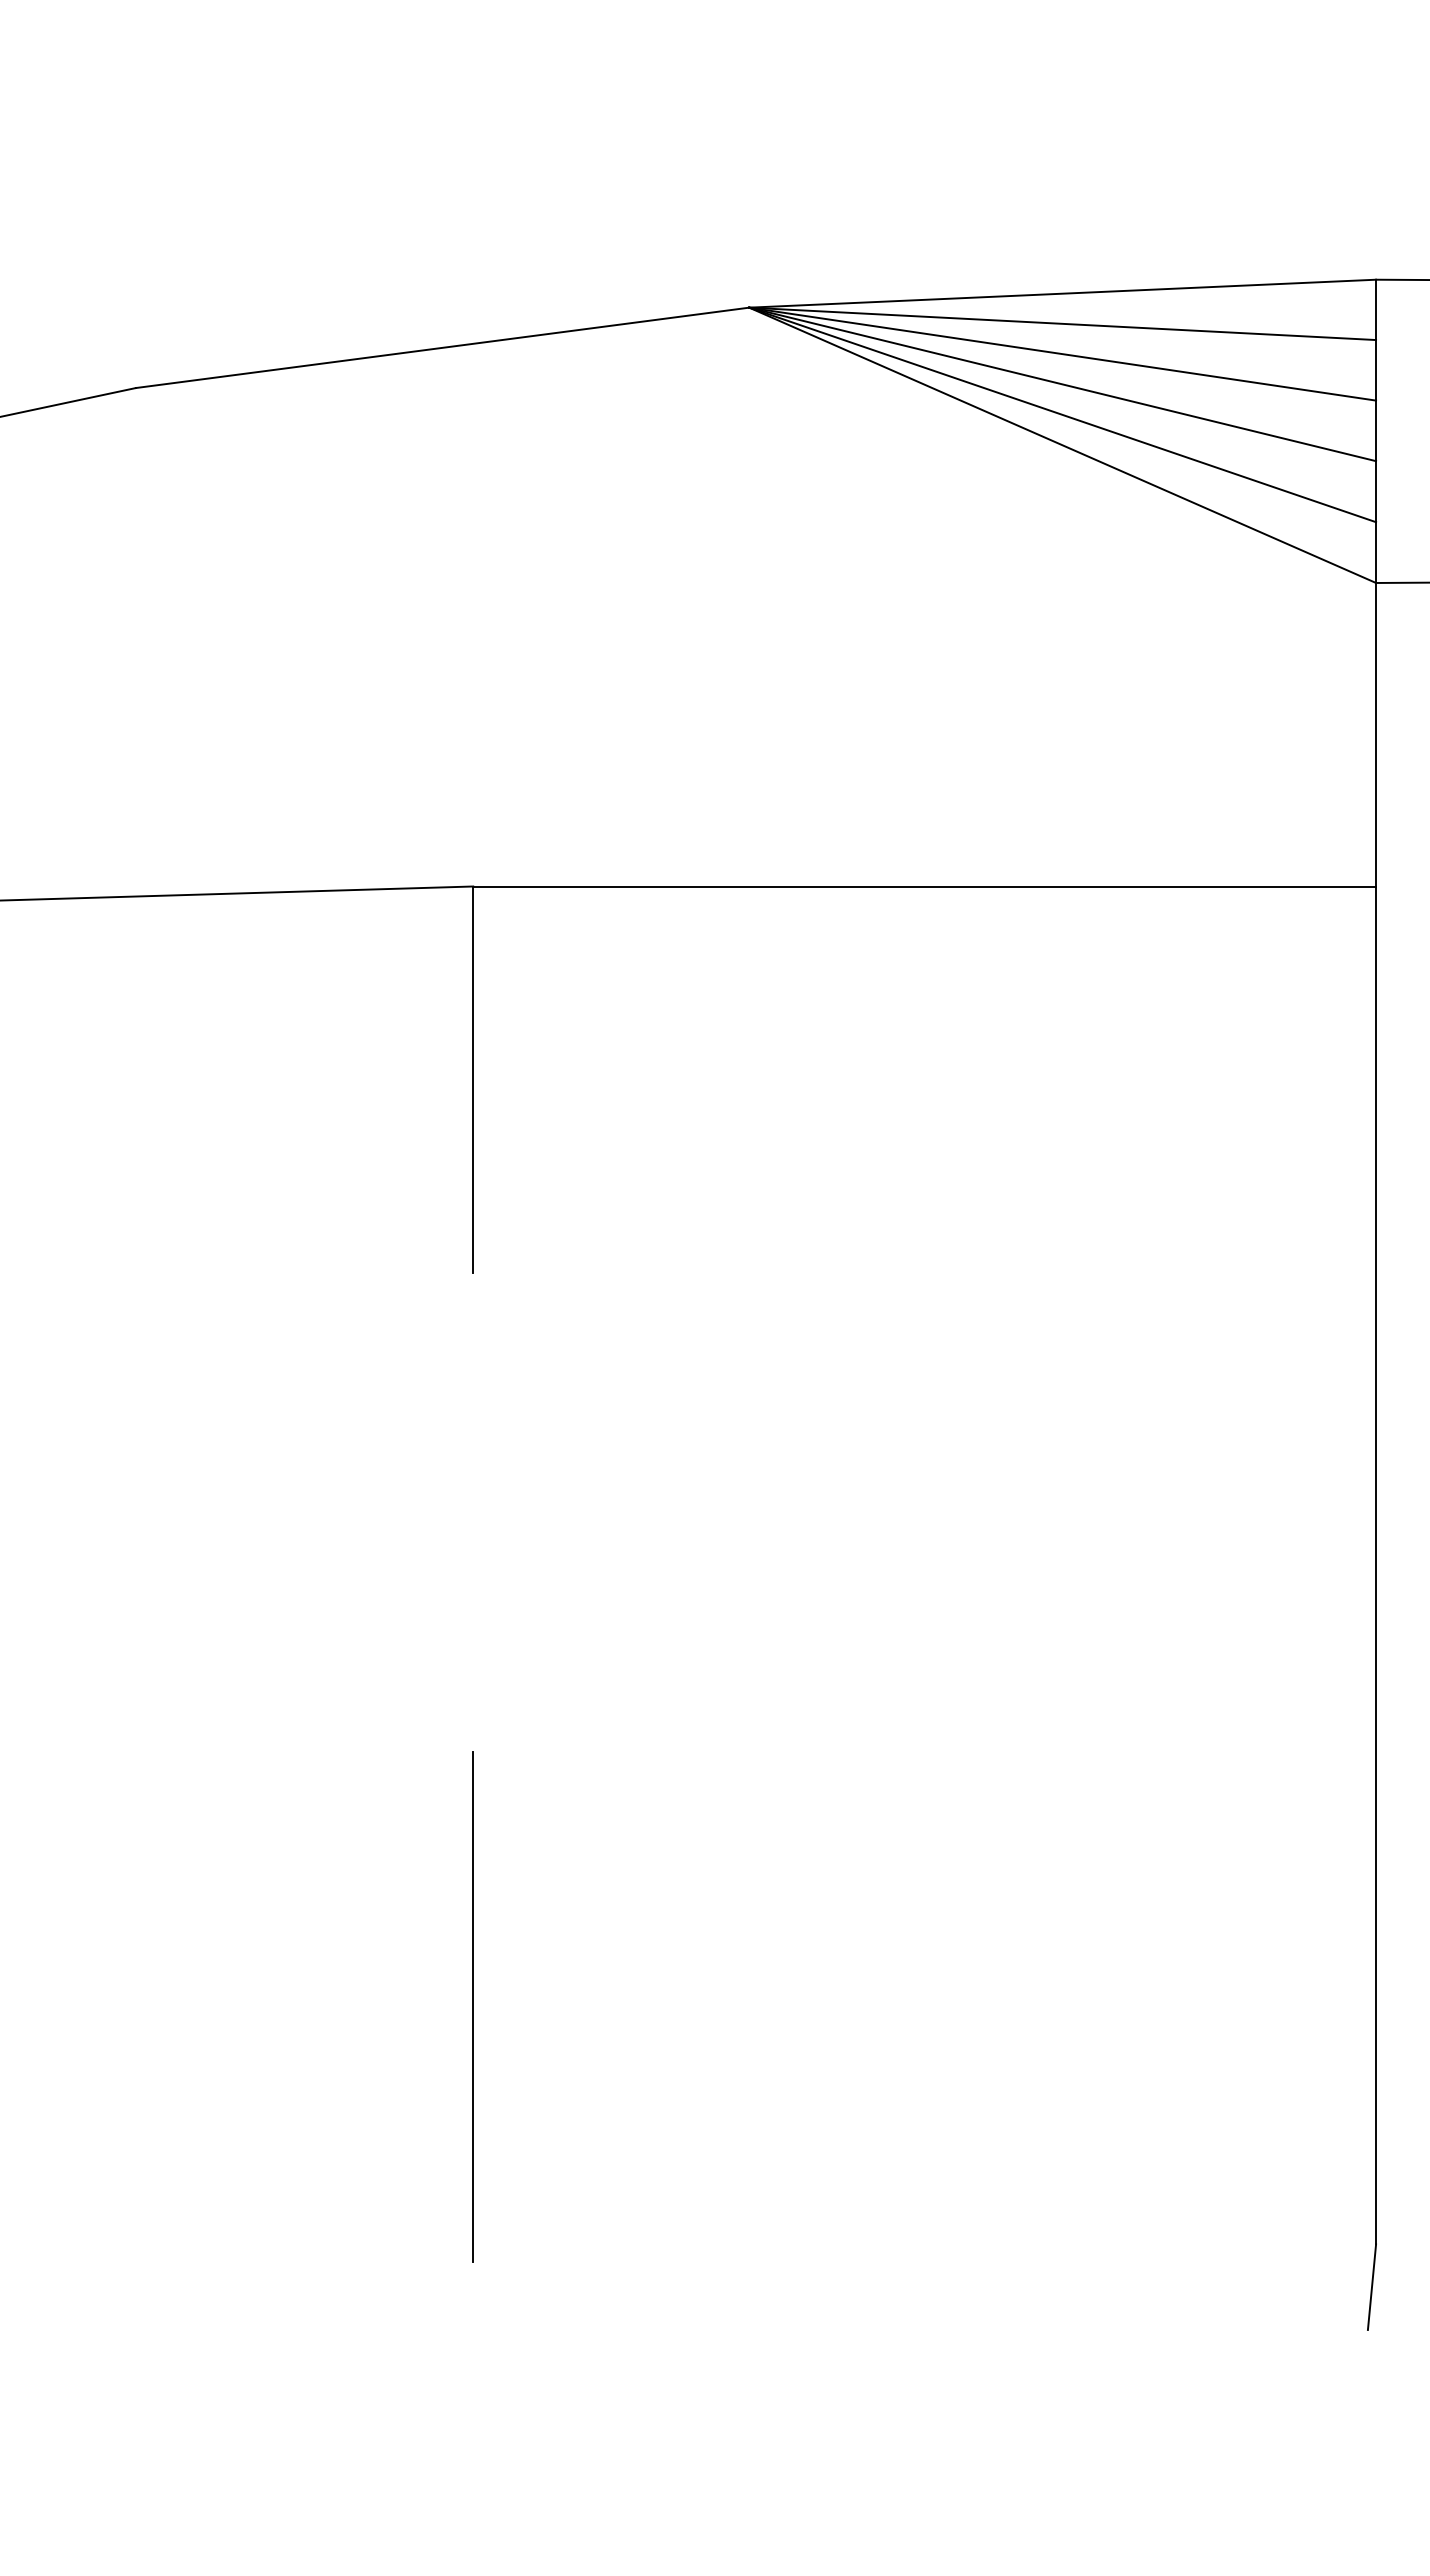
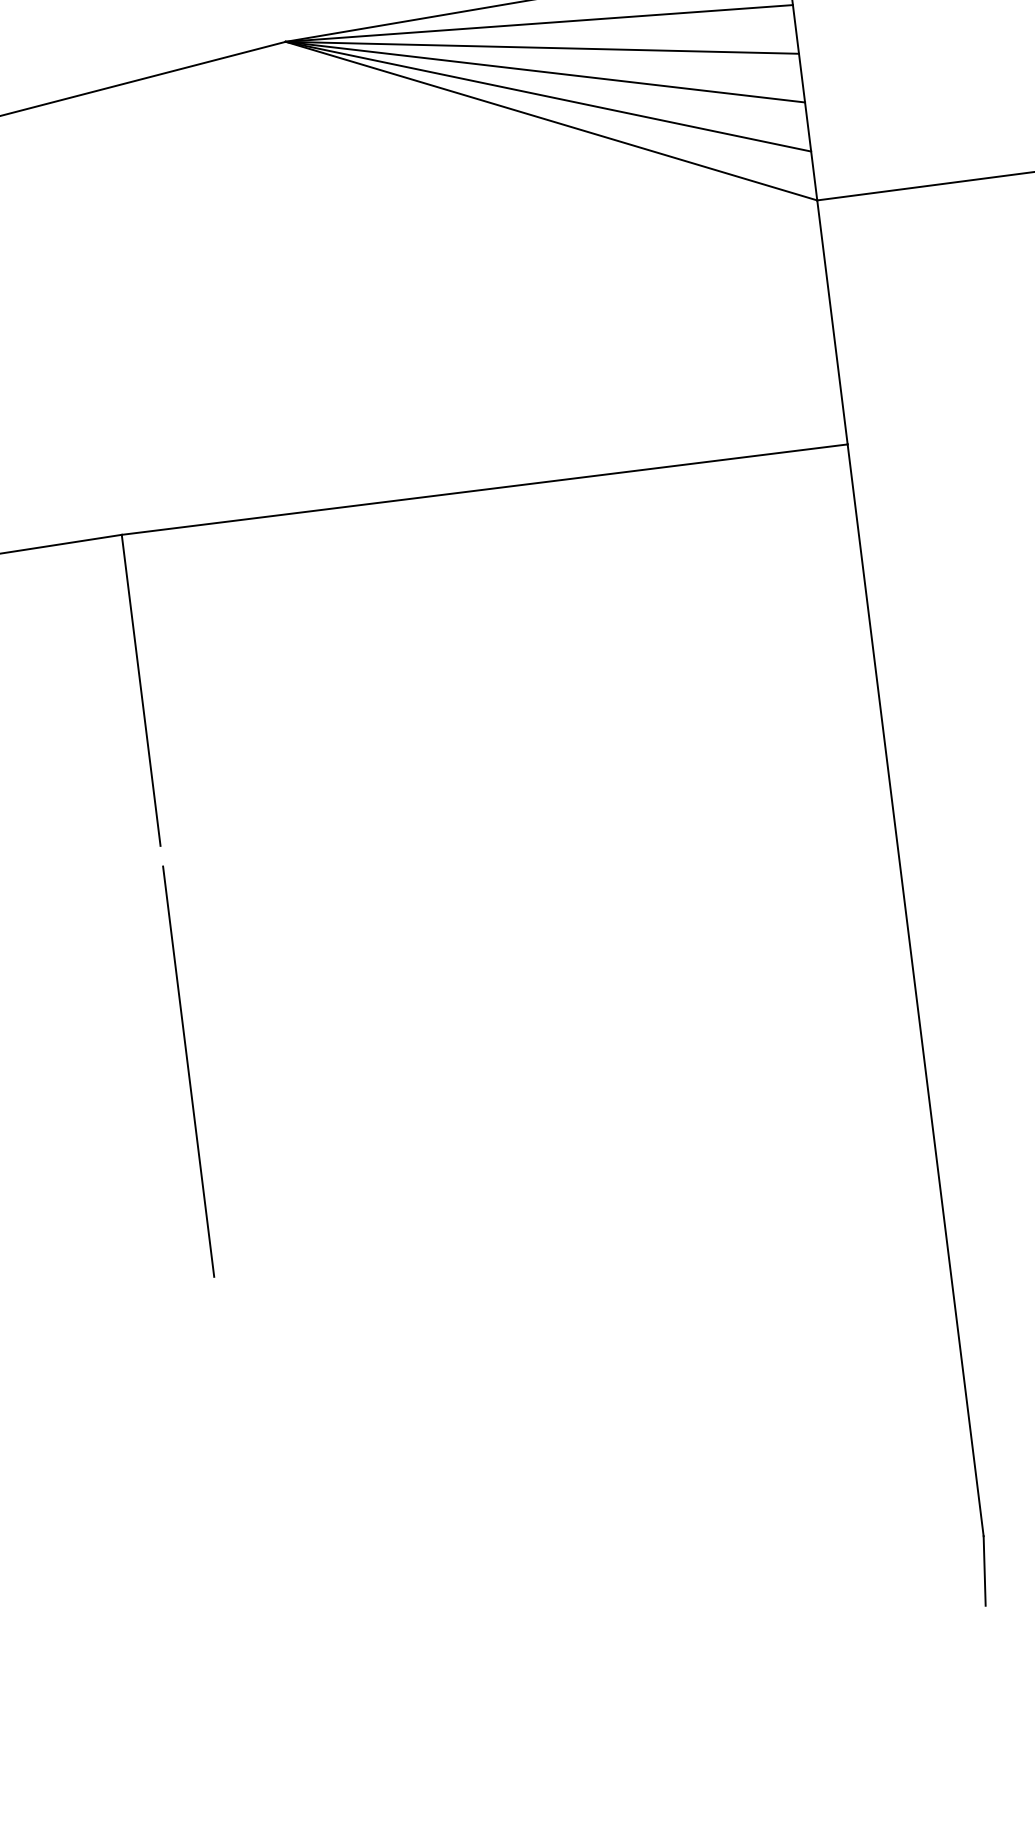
line: (472, 2006) -> (187, 1071), moved

